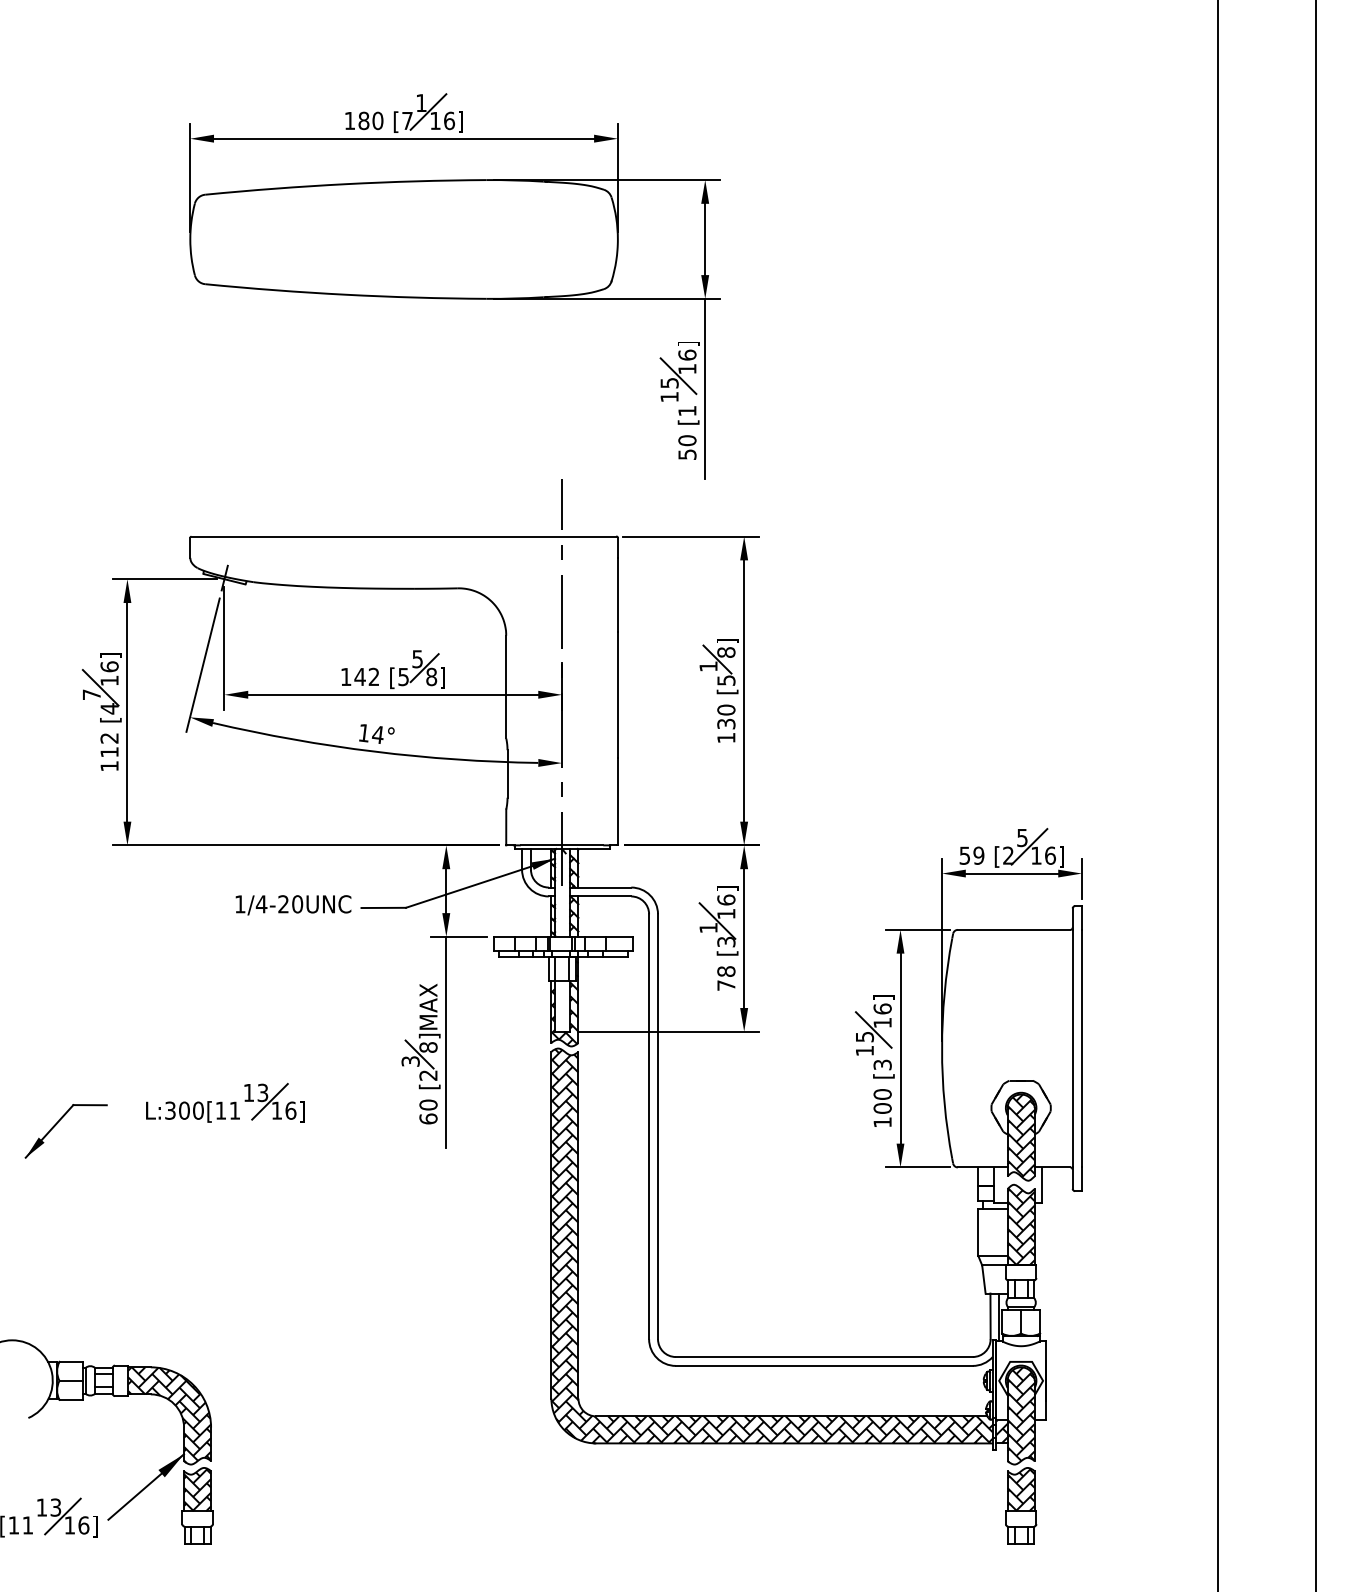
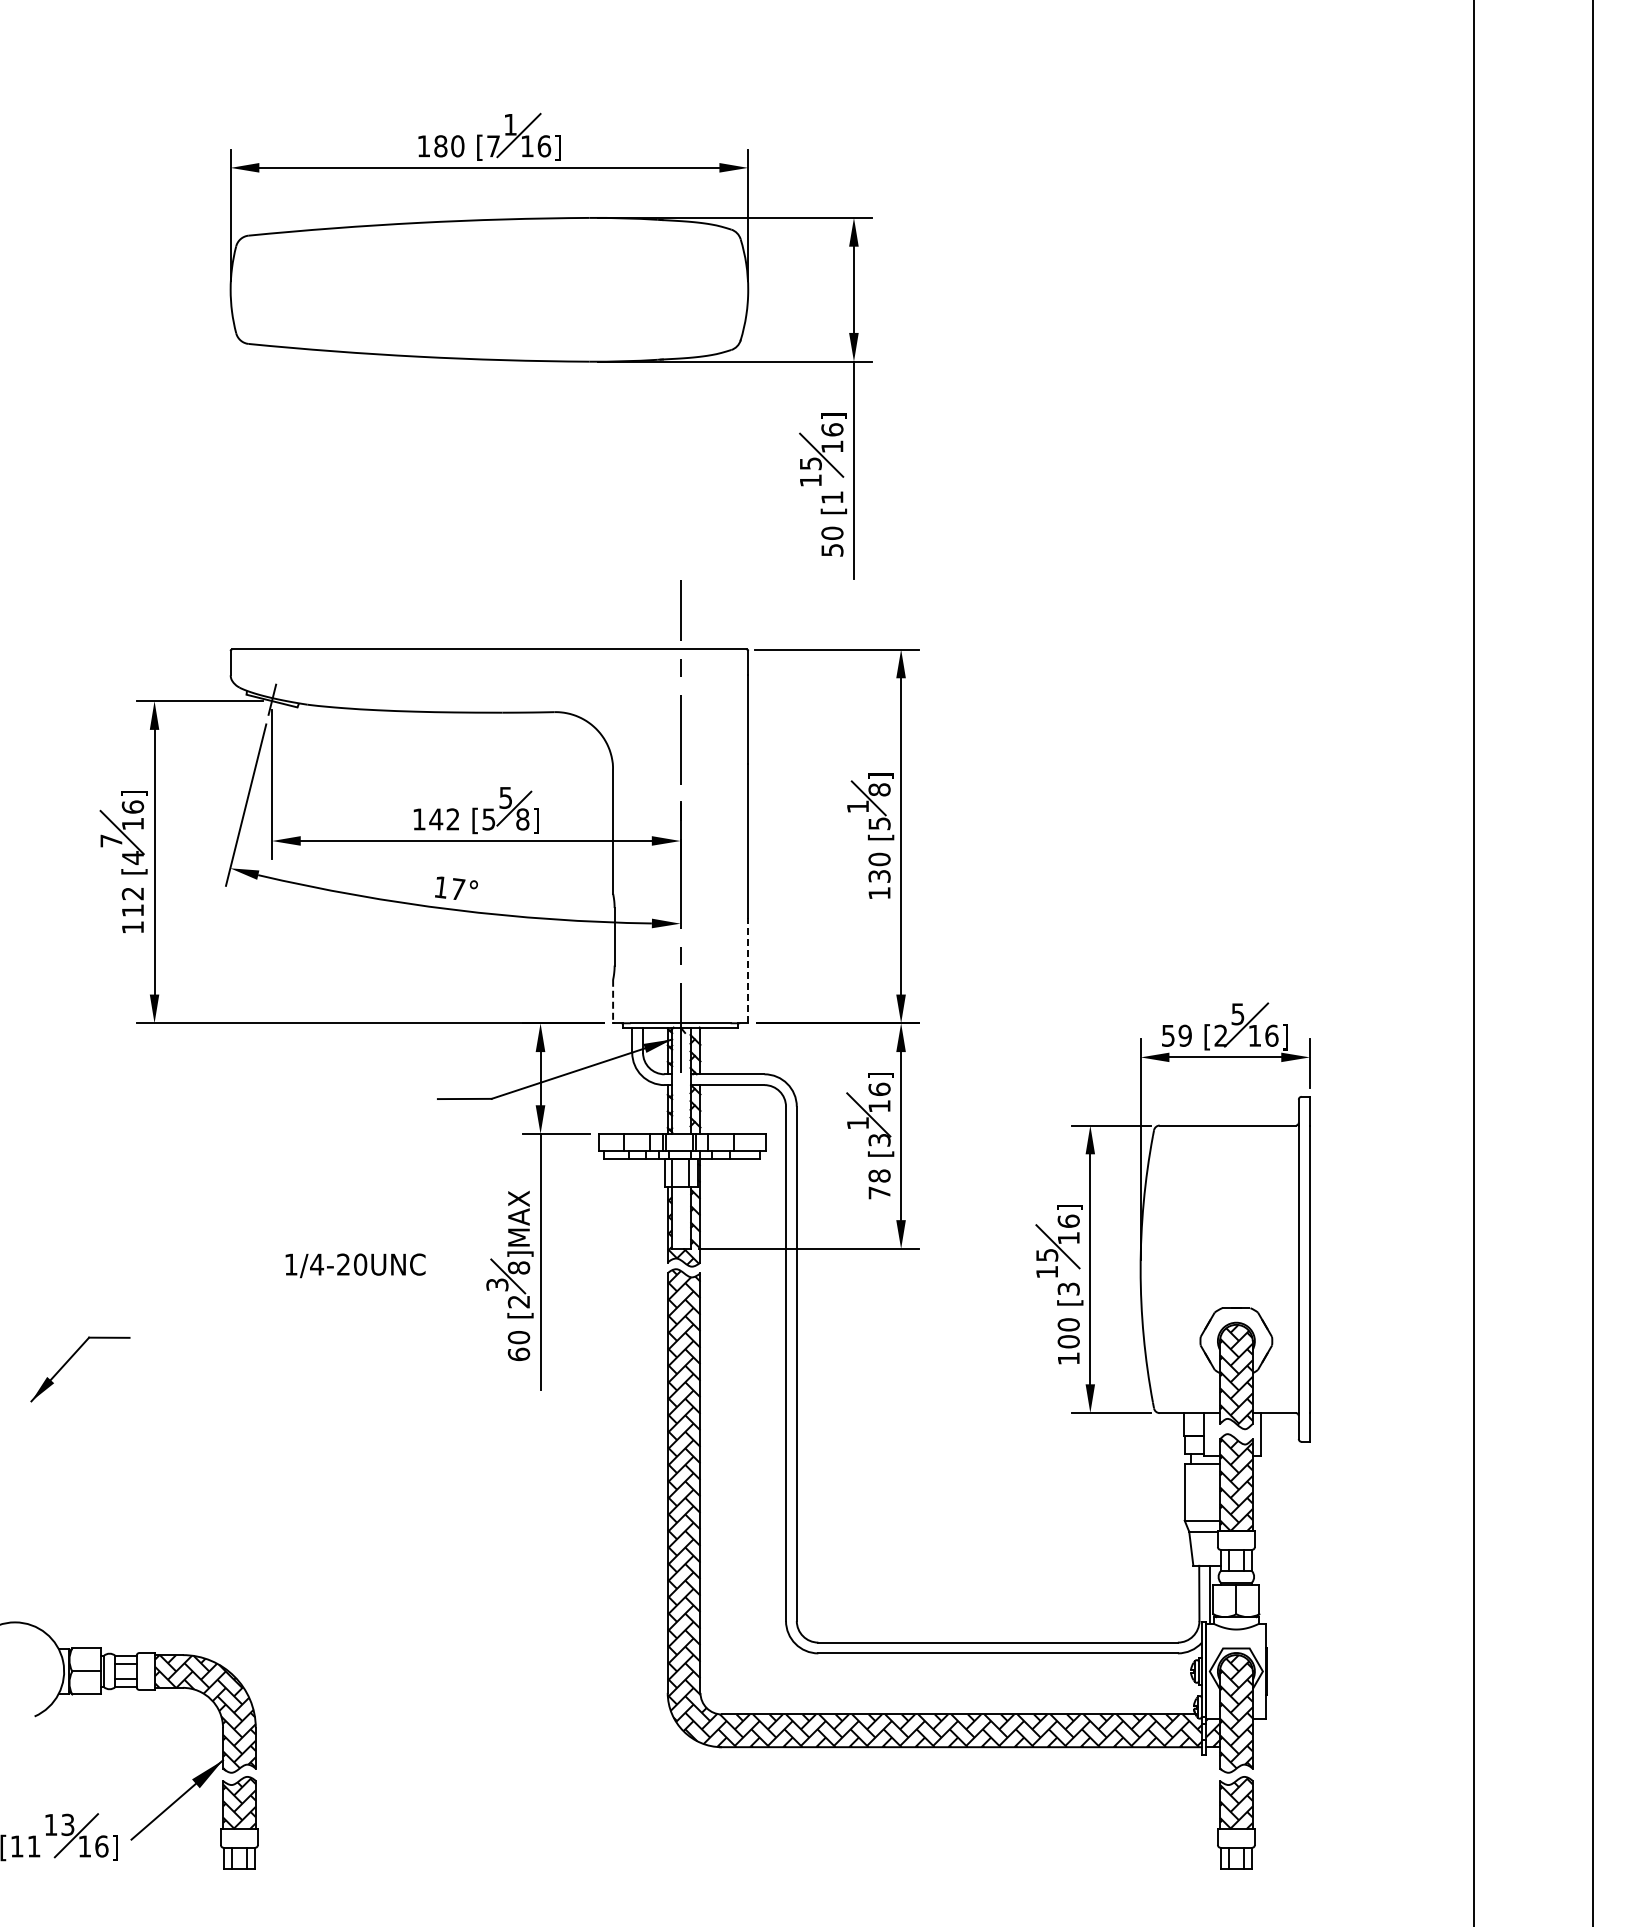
text: (377, 734) -> (457, 889), 14° -> 17°
line: (618, 801) -> (748, 970), solid -> dashed
line: (506, 827) -> (613, 1001), solid -> dashed
text: (293, 905) -> (355, 1265), moved
part: (224, 1103) -> (272, 1335), removed

